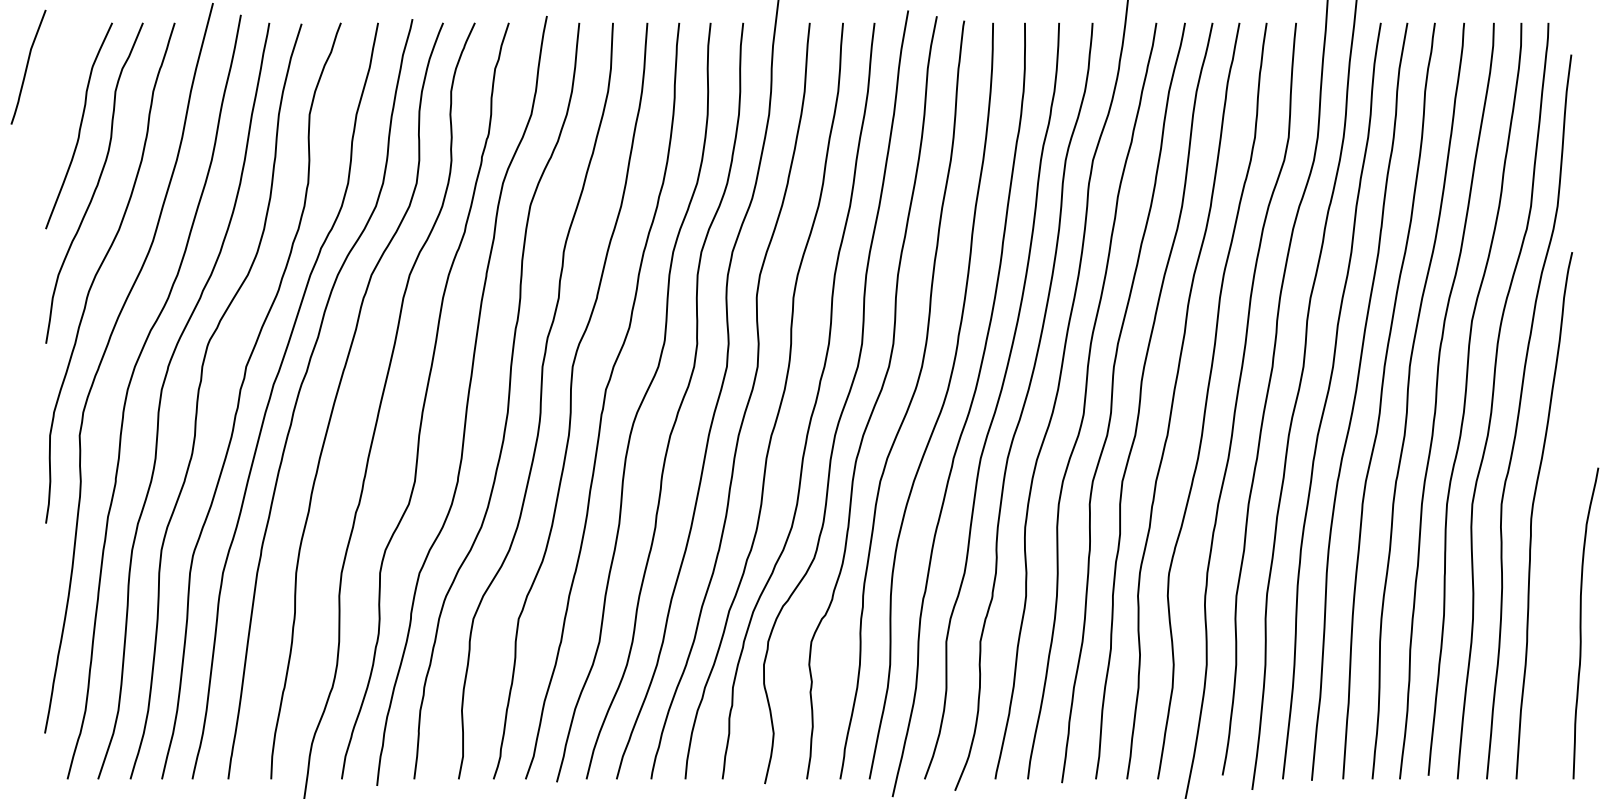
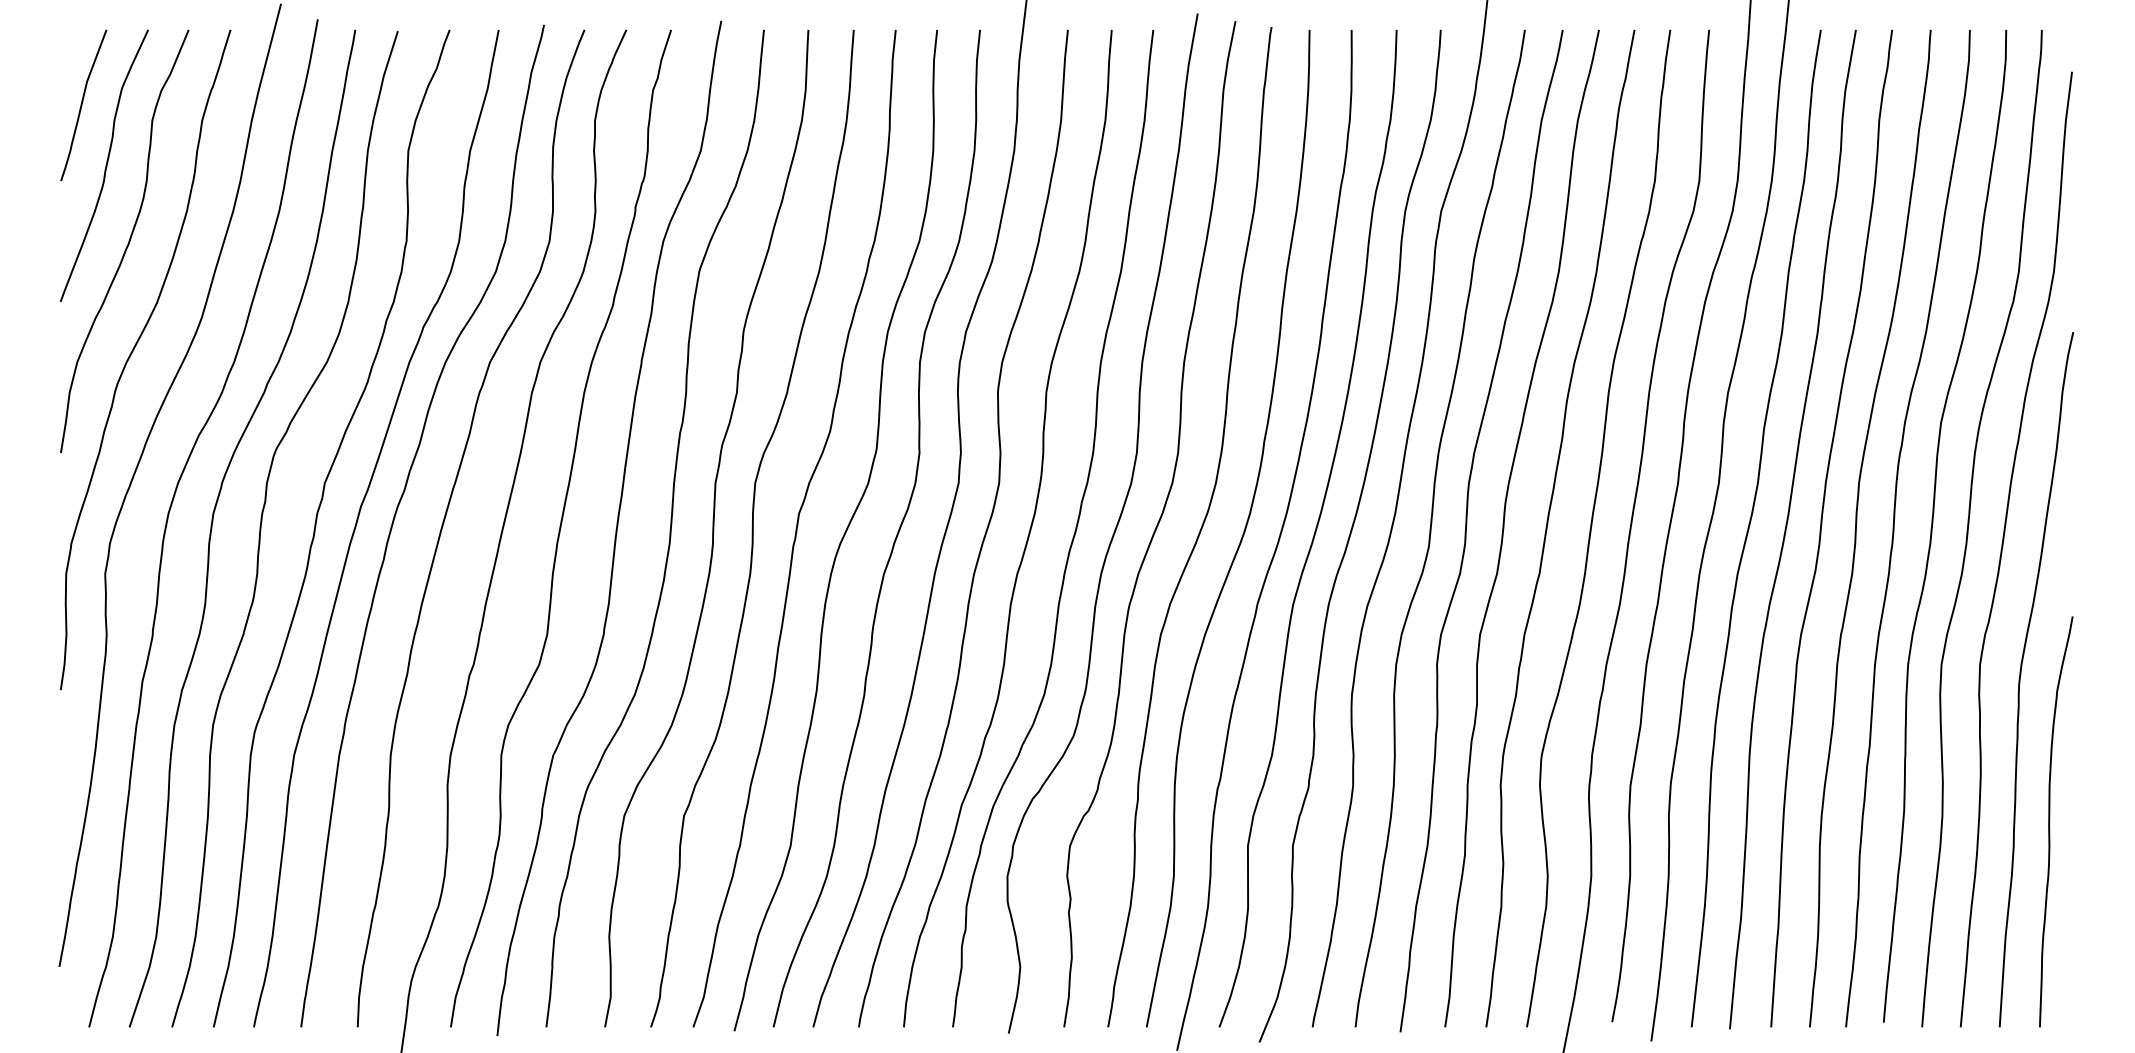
curve: (27, 67) -> (82, 105), moved
curve: (1581, 623) -> (2050, 821), moved

